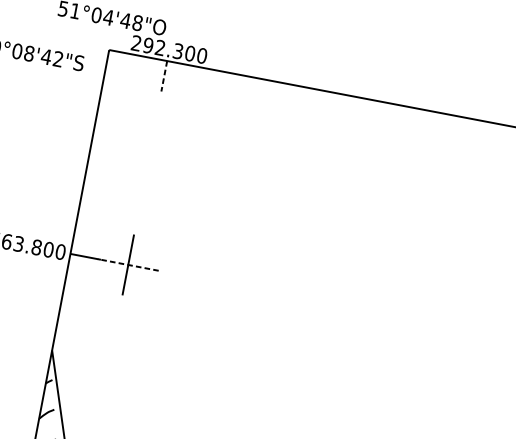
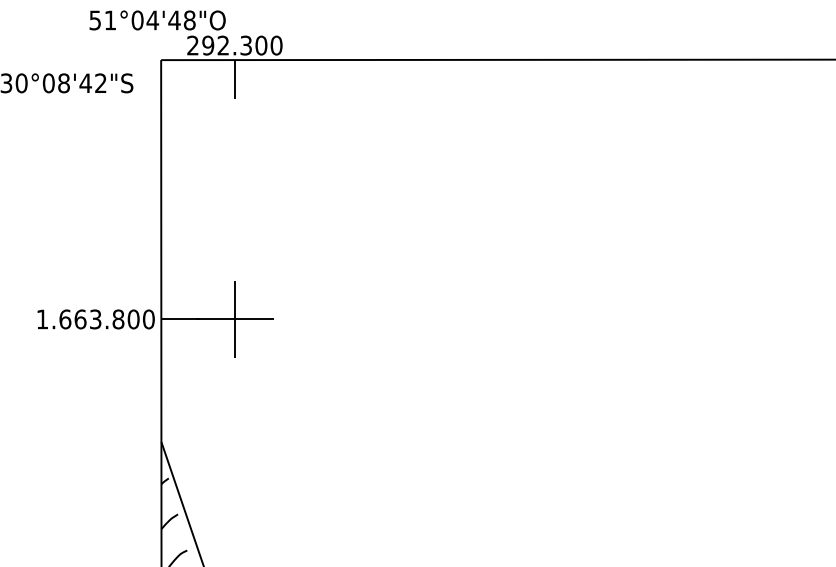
line: (163, 76) -> (234, 79), dashed -> solid
line: (127, 264) -> (234, 319), dashed -> solid

